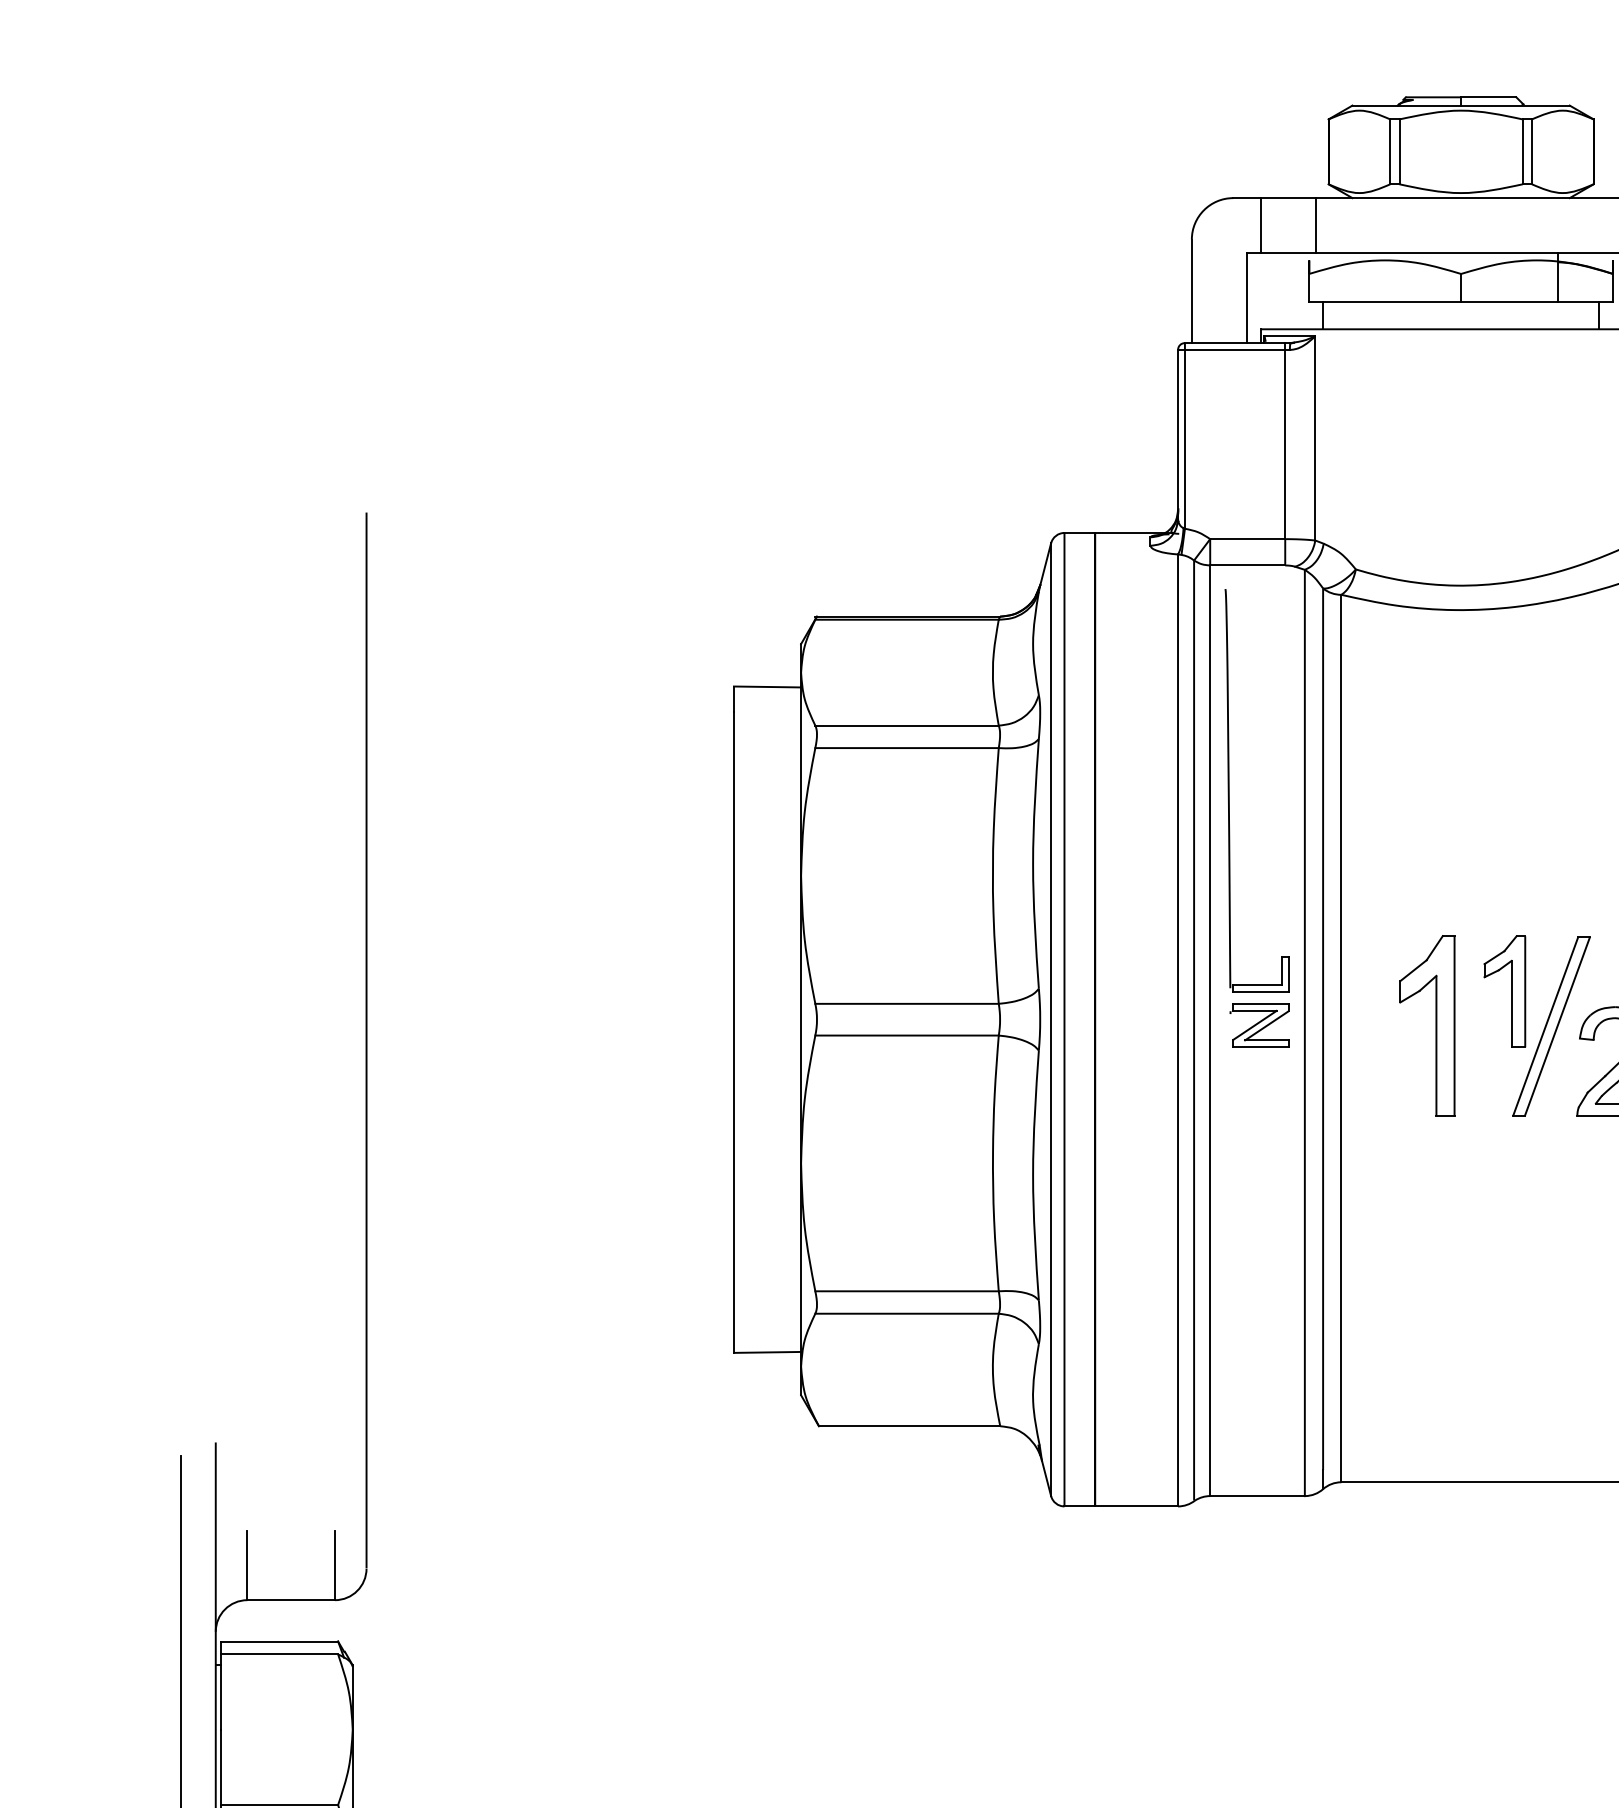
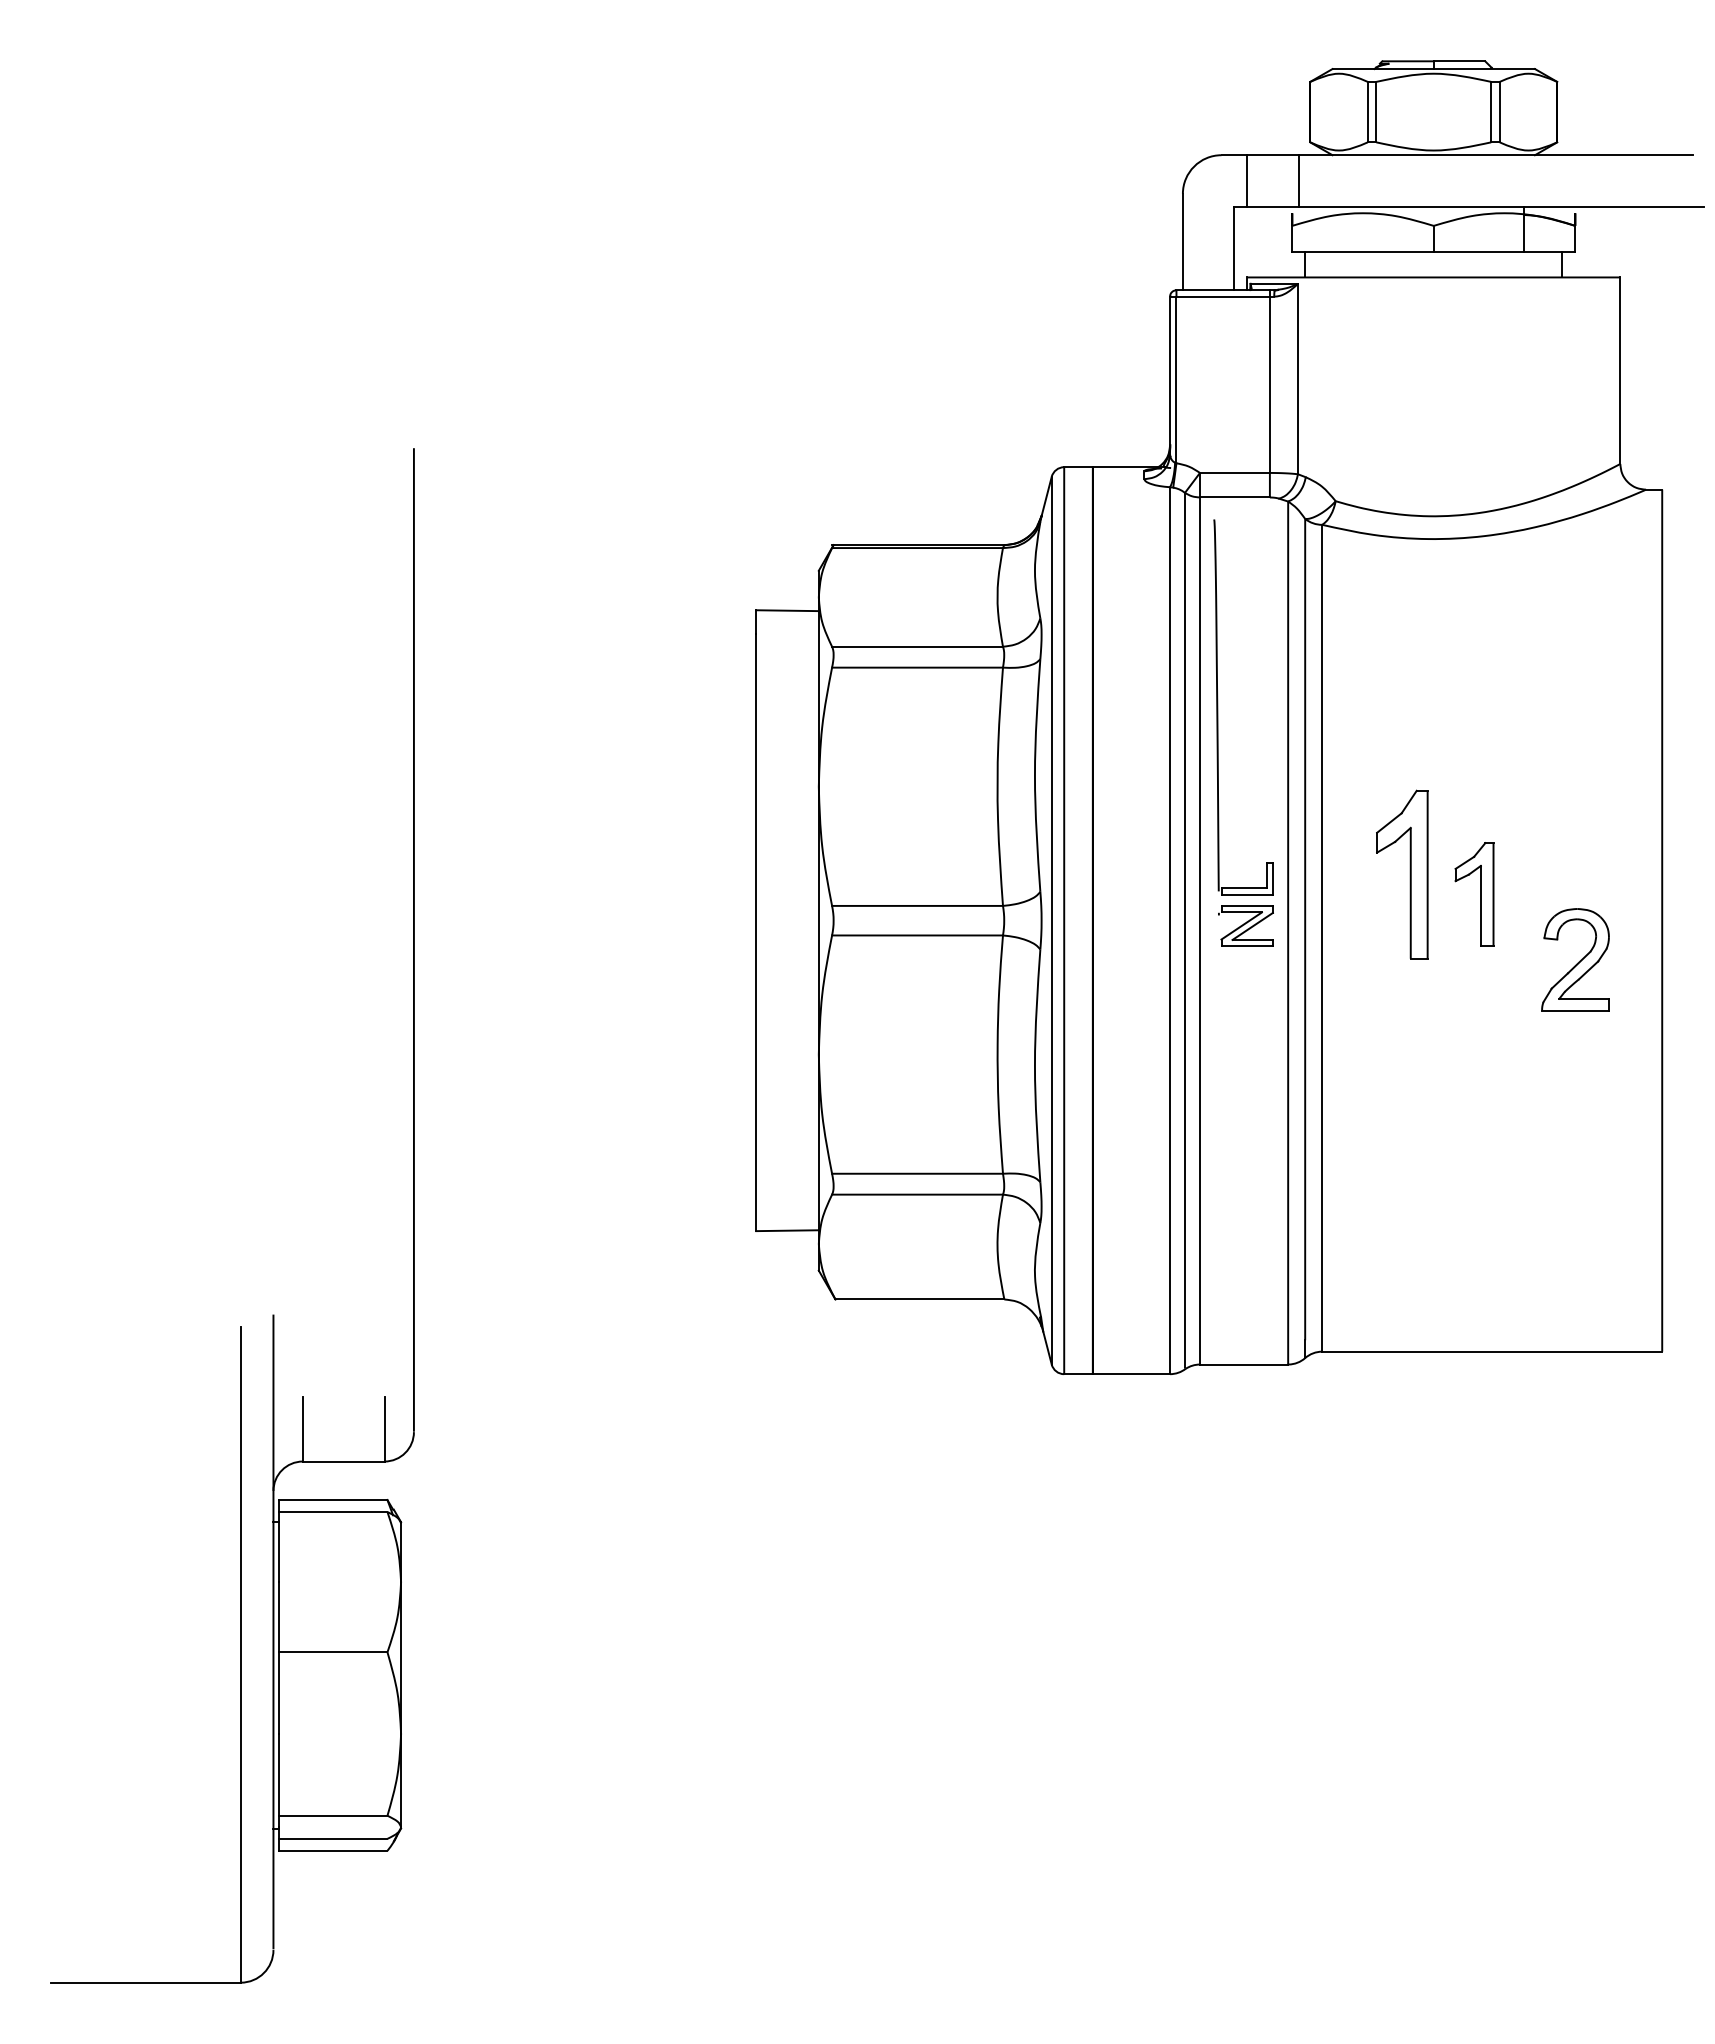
part: (1435, 1025) -> (1409, 874), moved
part: (1550, 1027) -> (1517, 927), removed

